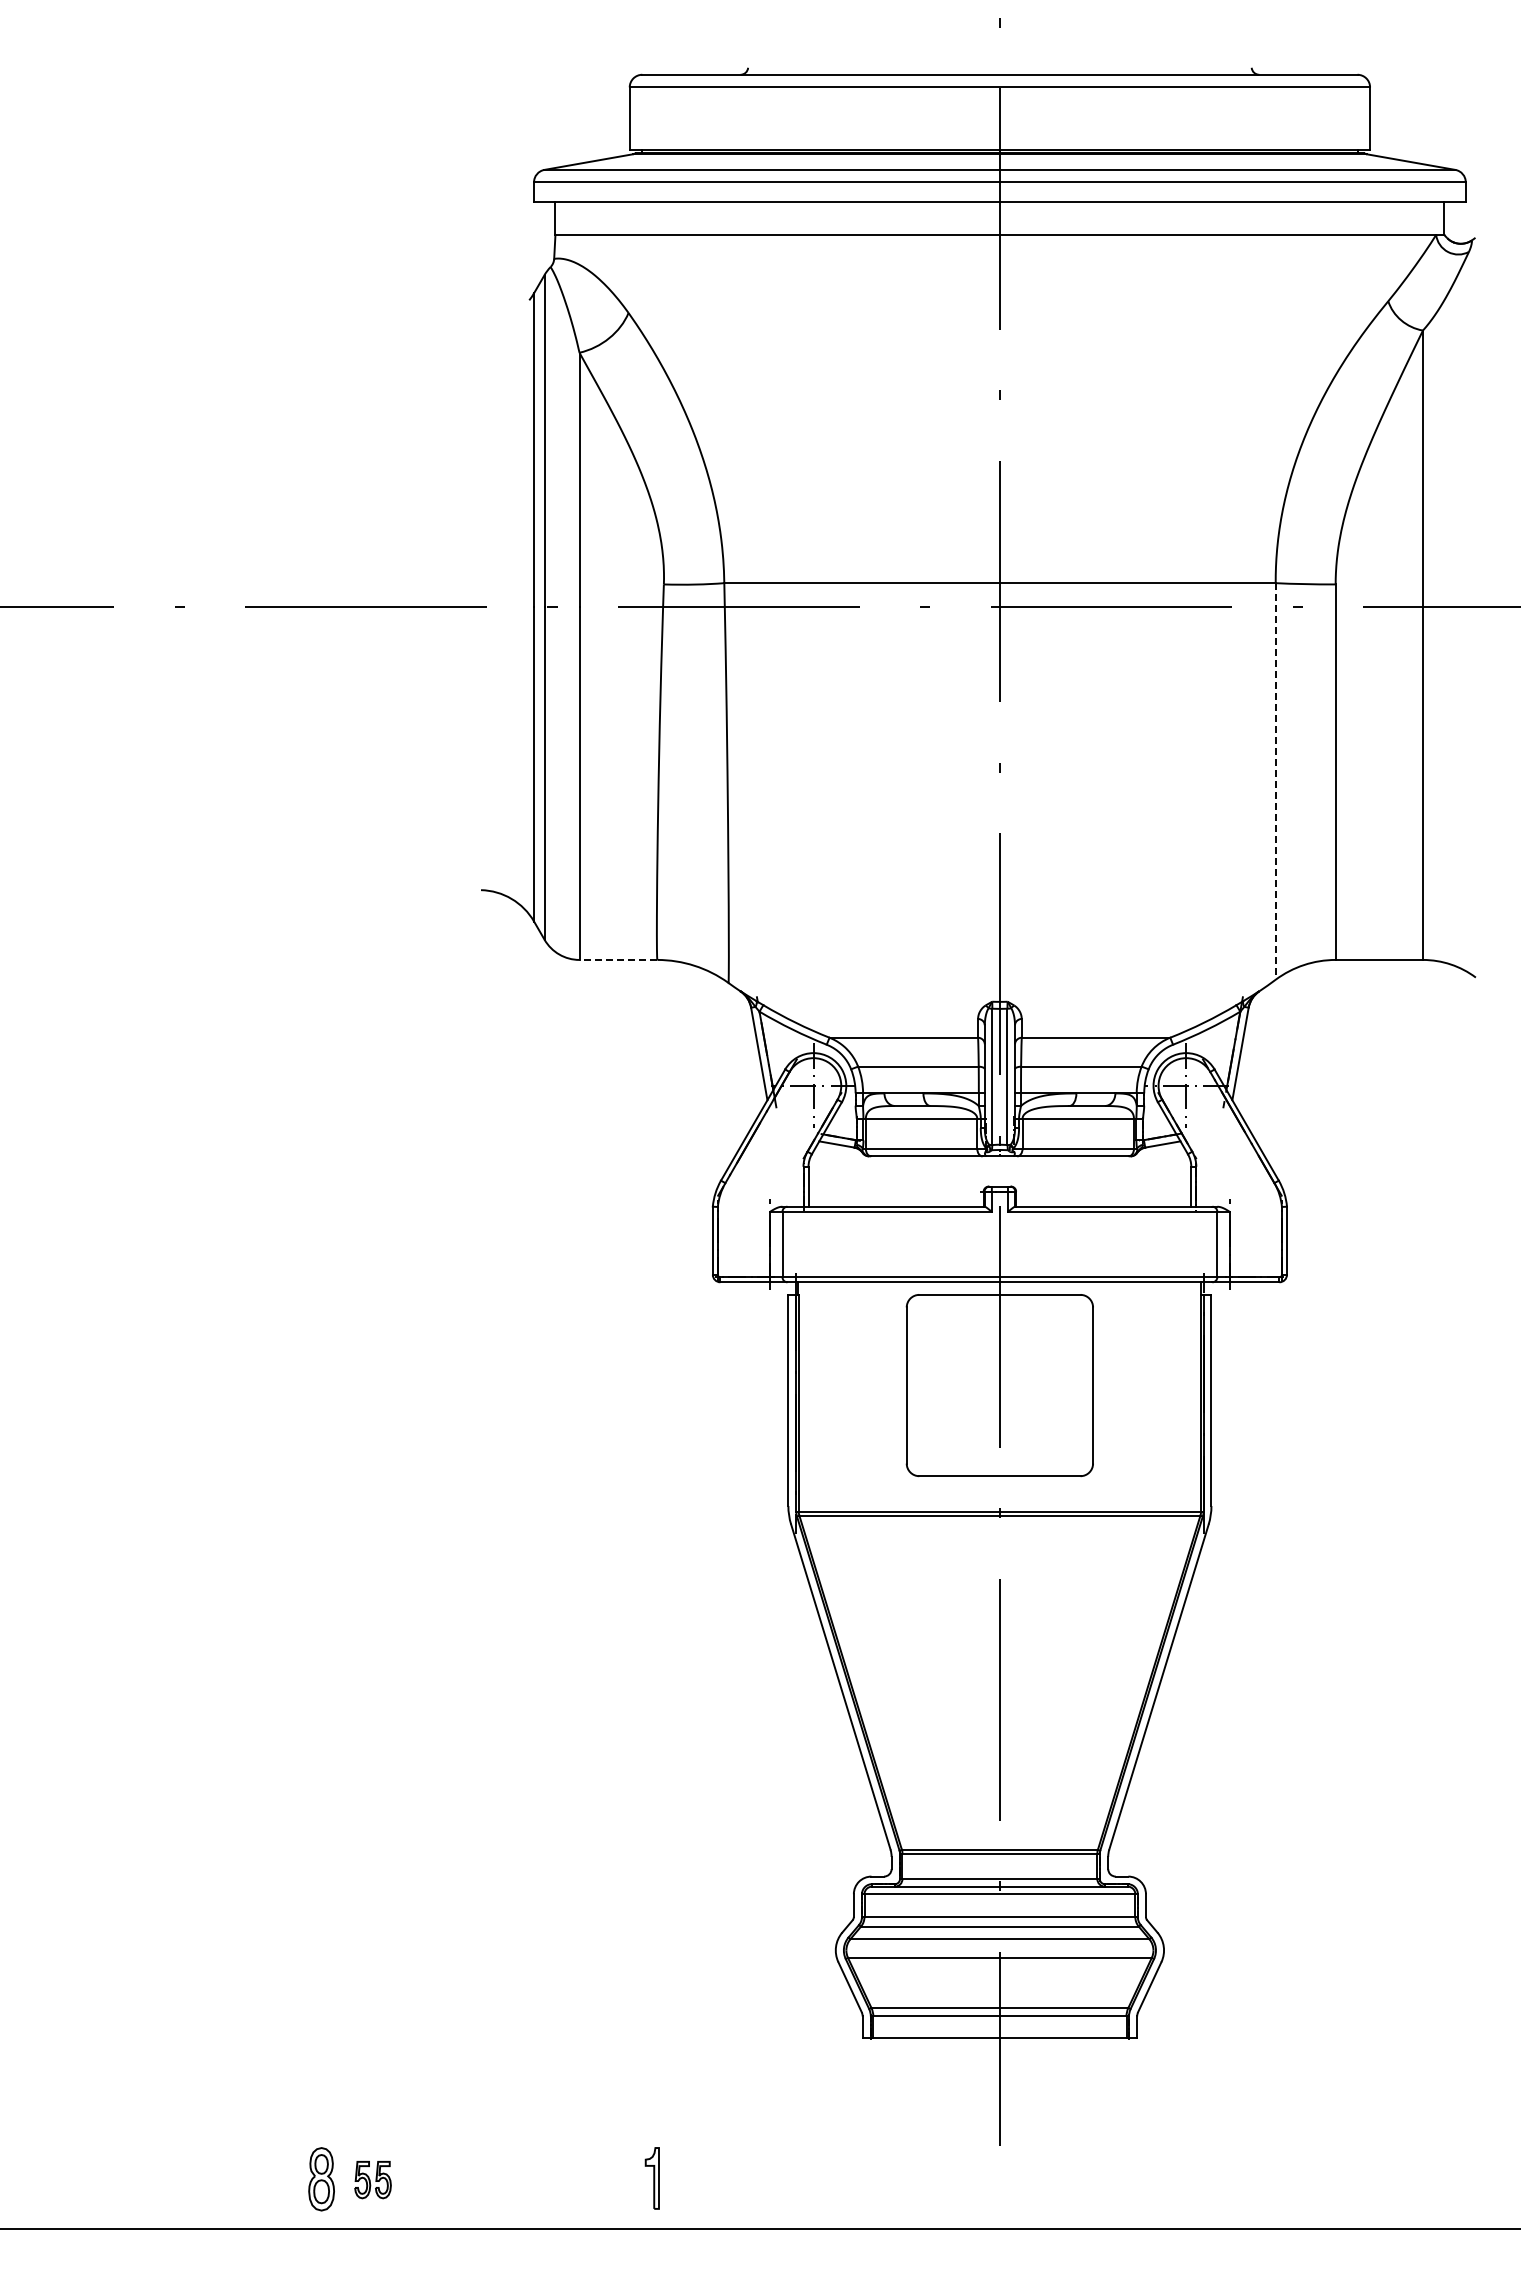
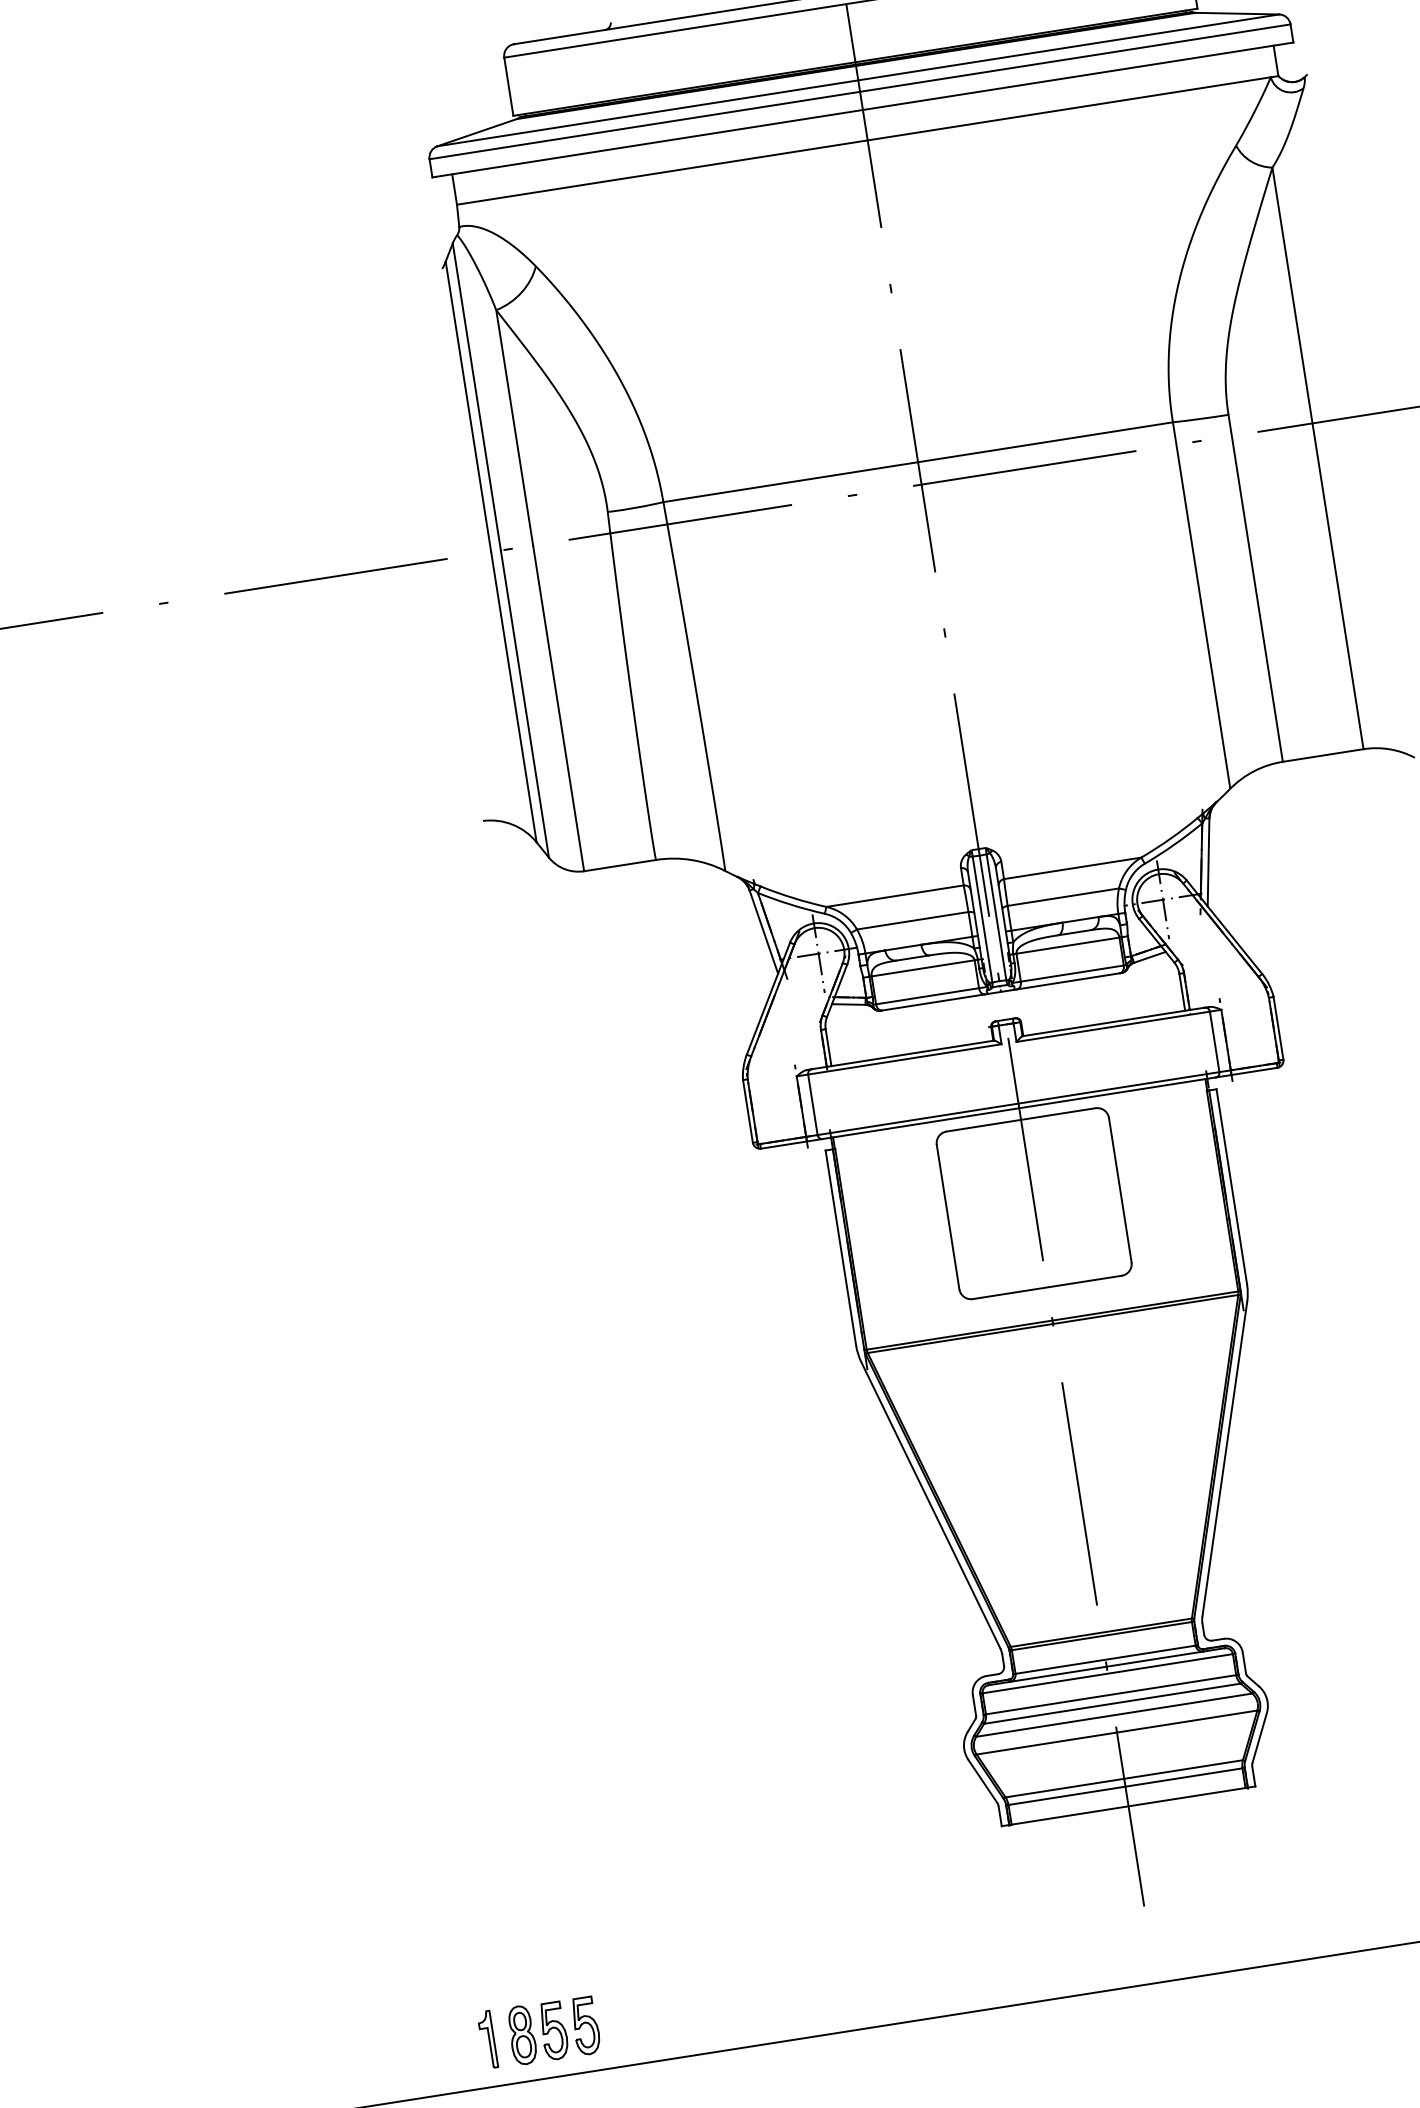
line: (1275, 781) -> (1201, 605), dashed -> solid
line: (618, 959) -> (620, 865), dashed -> solid
part: (651, 2178) -> (486, 2040), moved
part: (372, 2179) -> (569, 2028), size x1.67

